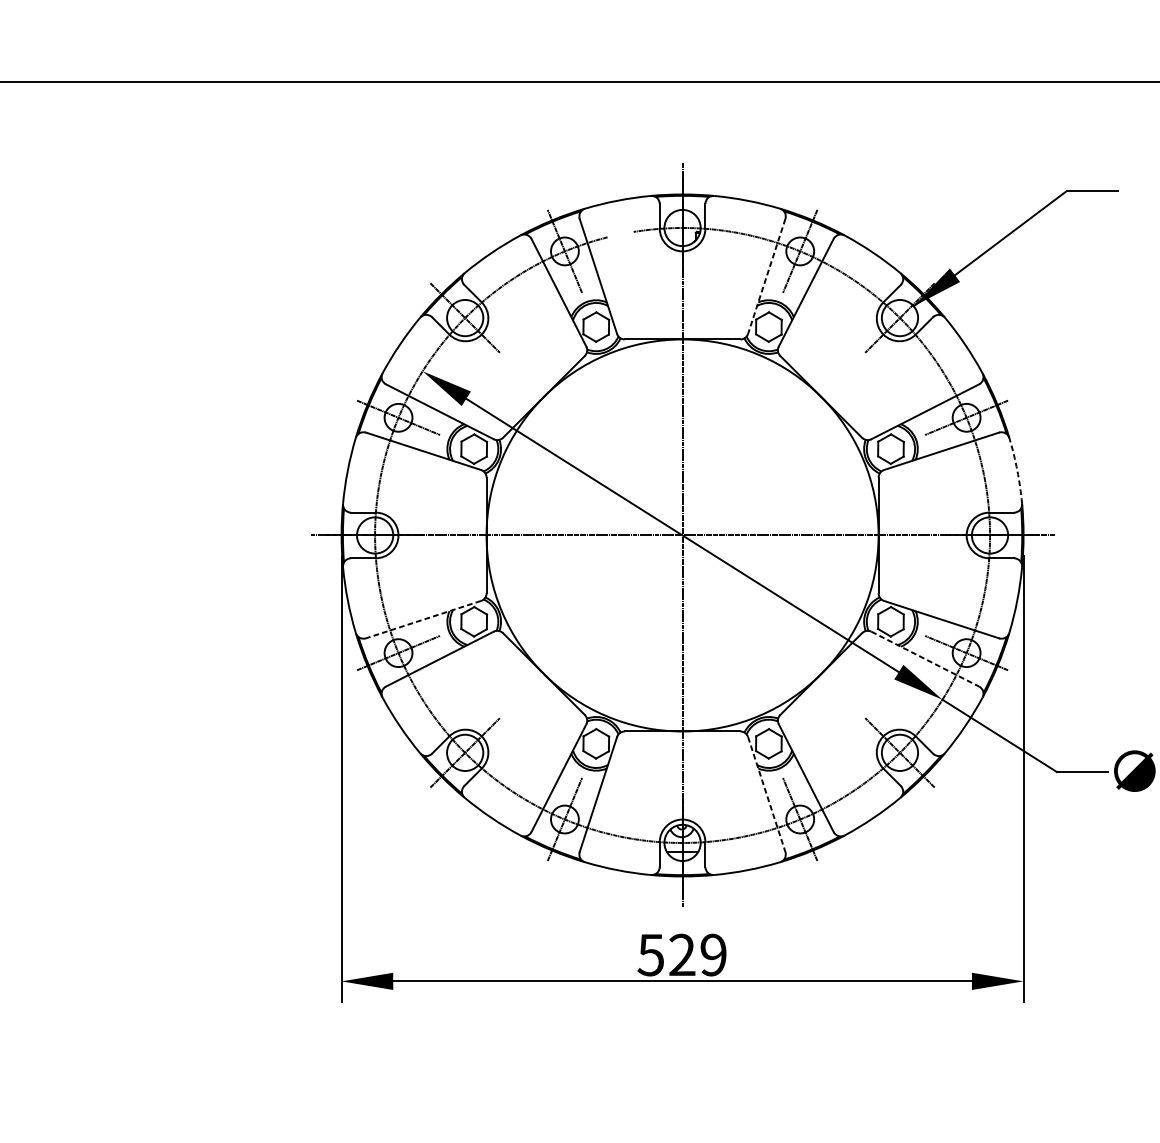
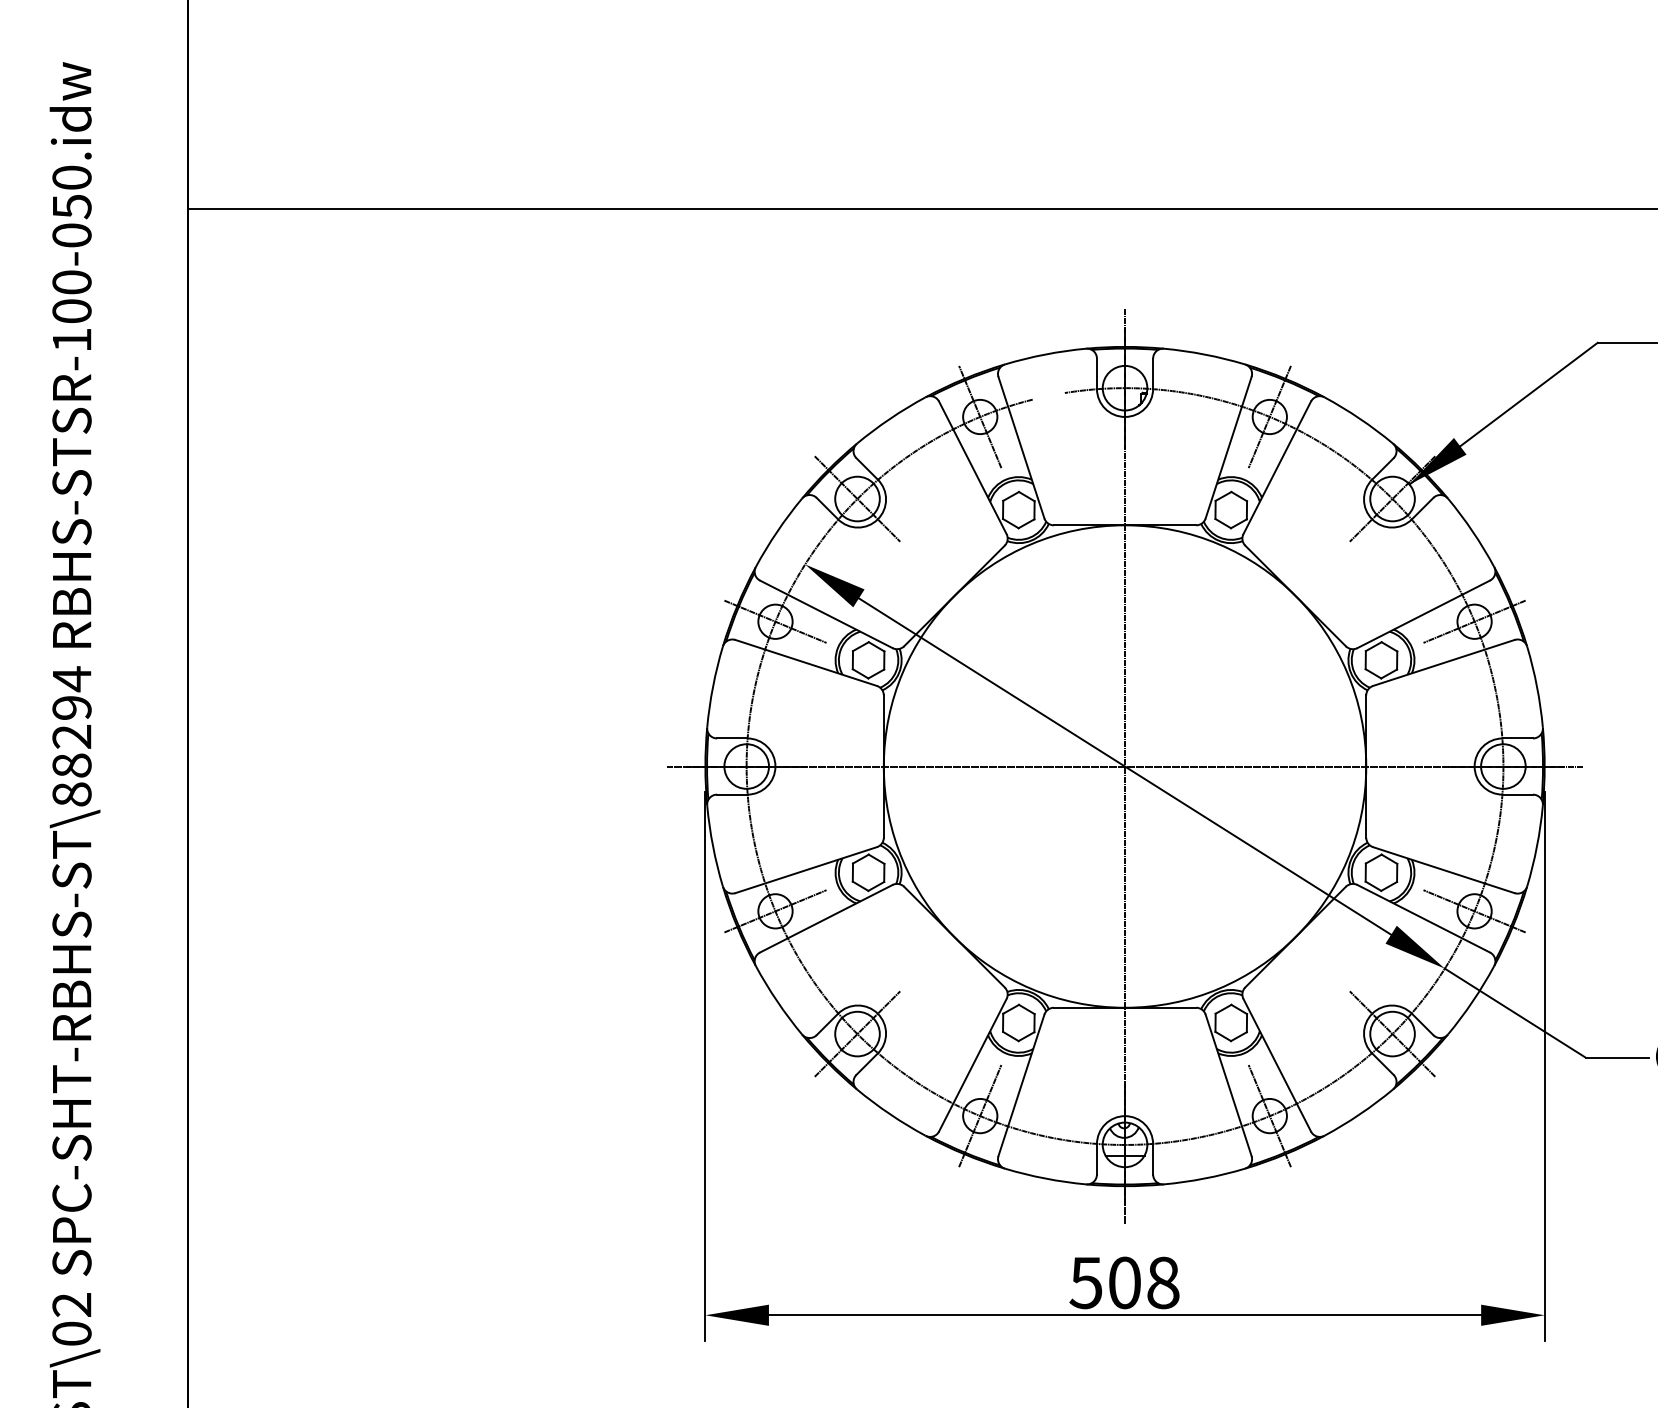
line: (766, 277) -> (1228, 448), dashed -> solid
arc: (1017, 470) -> (1537, 686), dashed -> solid
line: (422, 619) -> (805, 870), dashed -> solid
line: (925, 658) -> (1424, 918), dashed -> solid
line: (766, 794) -> (1228, 1085), dashed -> solid
text: (697, 954) -> (1143, 1282), 529 -> 508

